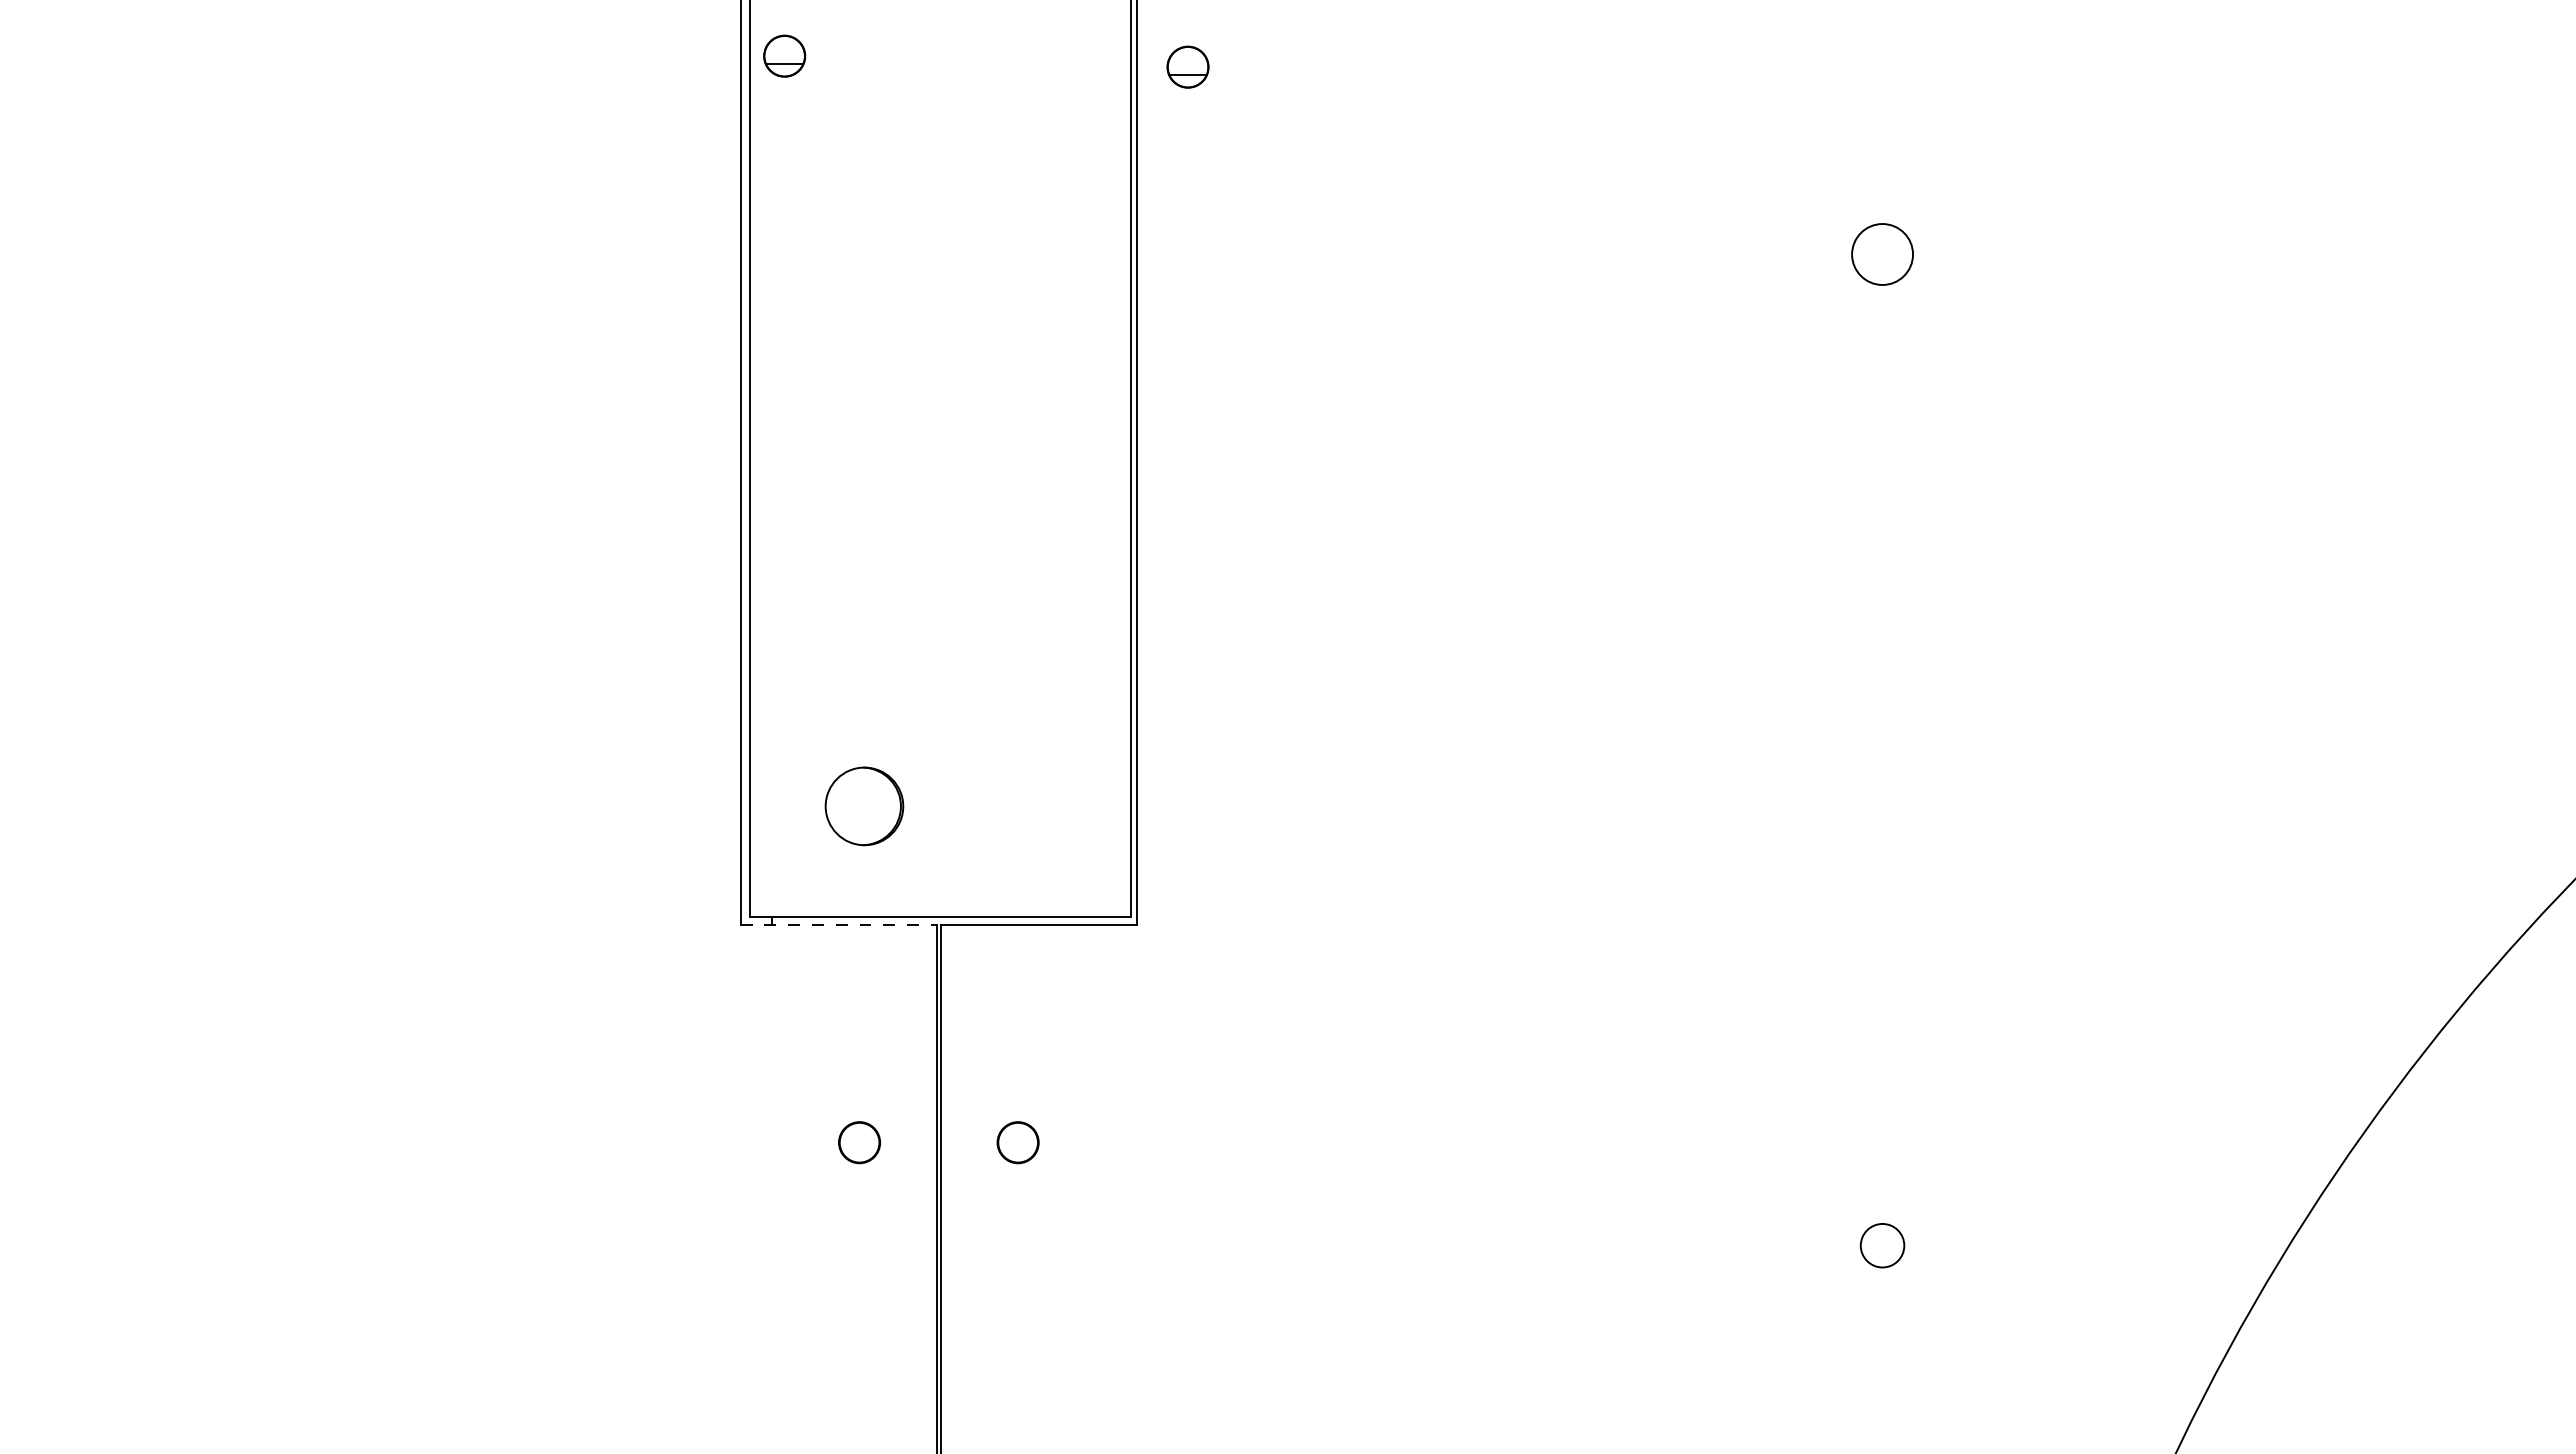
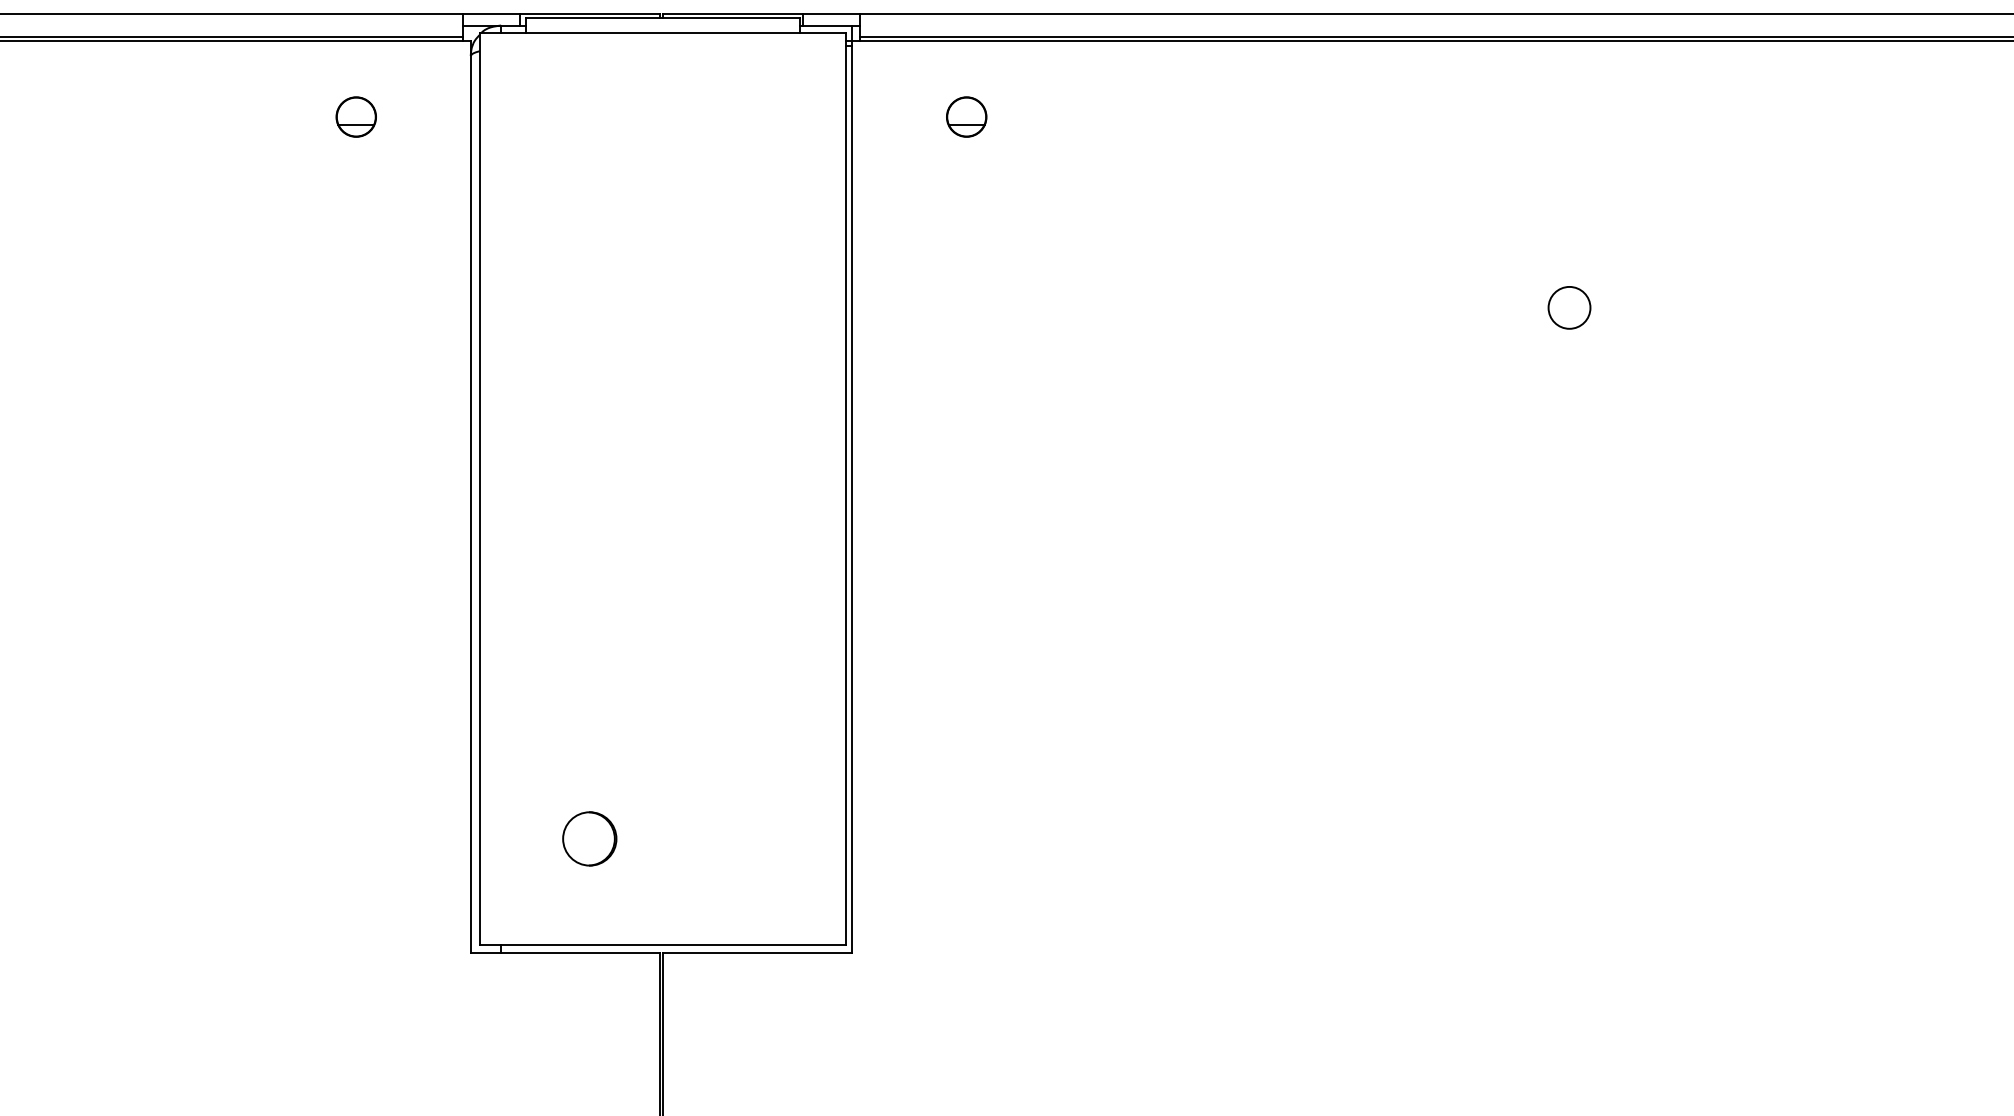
part: (784, 55) -> (356, 116), moved
part: (1187, 66) -> (966, 116), moved
circle: (1882, 254) -> (1569, 307), size x0.71
part: (863, 806) -> (588, 839), size x0.71
line: (839, 924) -> (565, 952), dashed -> solid

